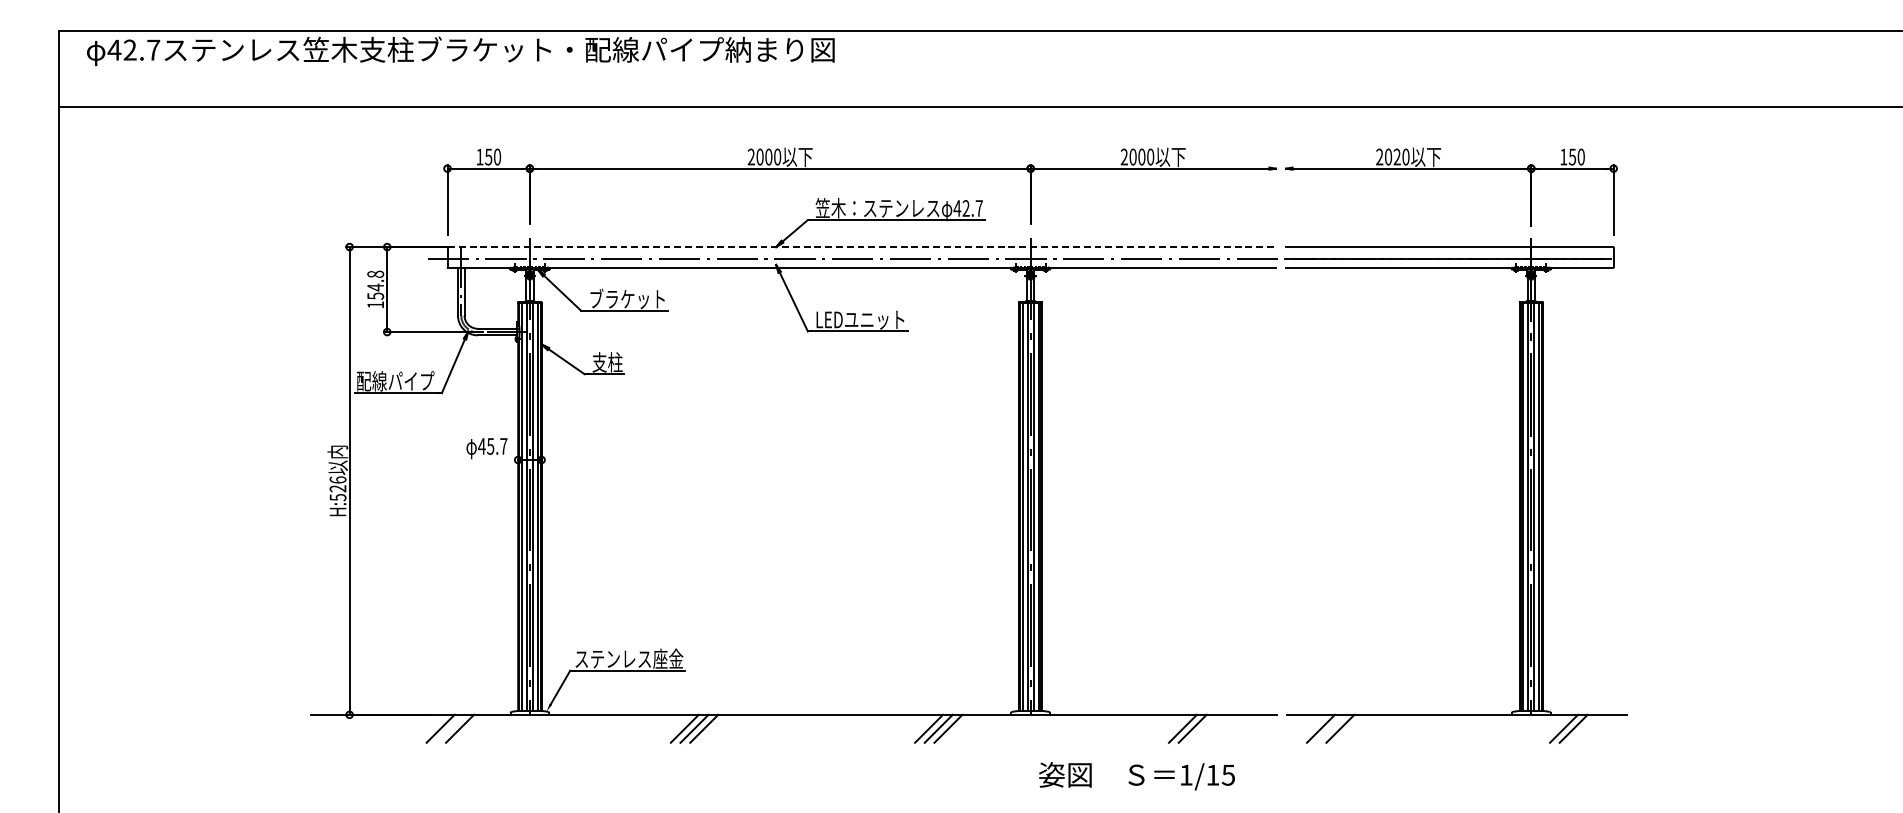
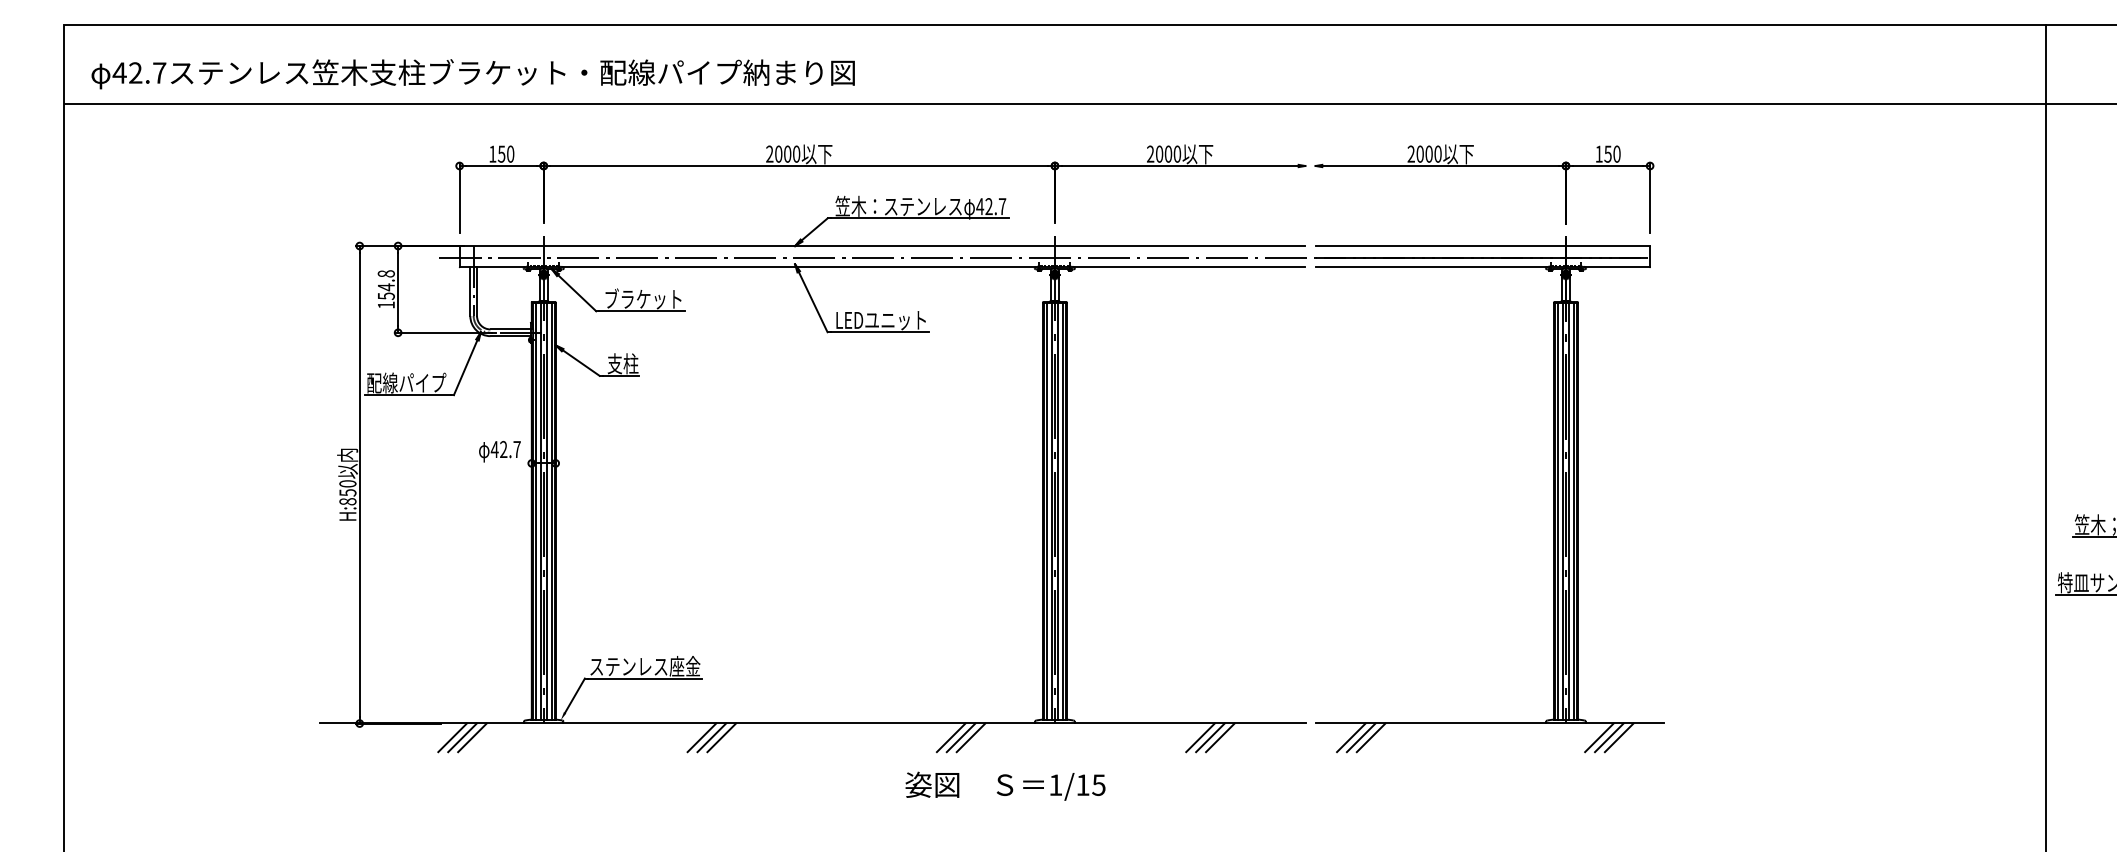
text: (460, 51) -> (472, 74), moved
text: (1396, 156) -> (1428, 153), 2020 -> 2000
line: (861, 247) -> (882, 246), dashed -> solid
text: (490, 446) -> (503, 449), 45.7 -> 42.7
text: (337, 488) -> (347, 492), H:526 -> H:850
line: (450, 728) -> (462, 737), added
line: (1173, 728) -> (1200, 737), added
line: (1329, 728) -> (1360, 737), added
line: (1582, 728) -> (1618, 737), added
text: (1137, 775) -> (1005, 785), moved

